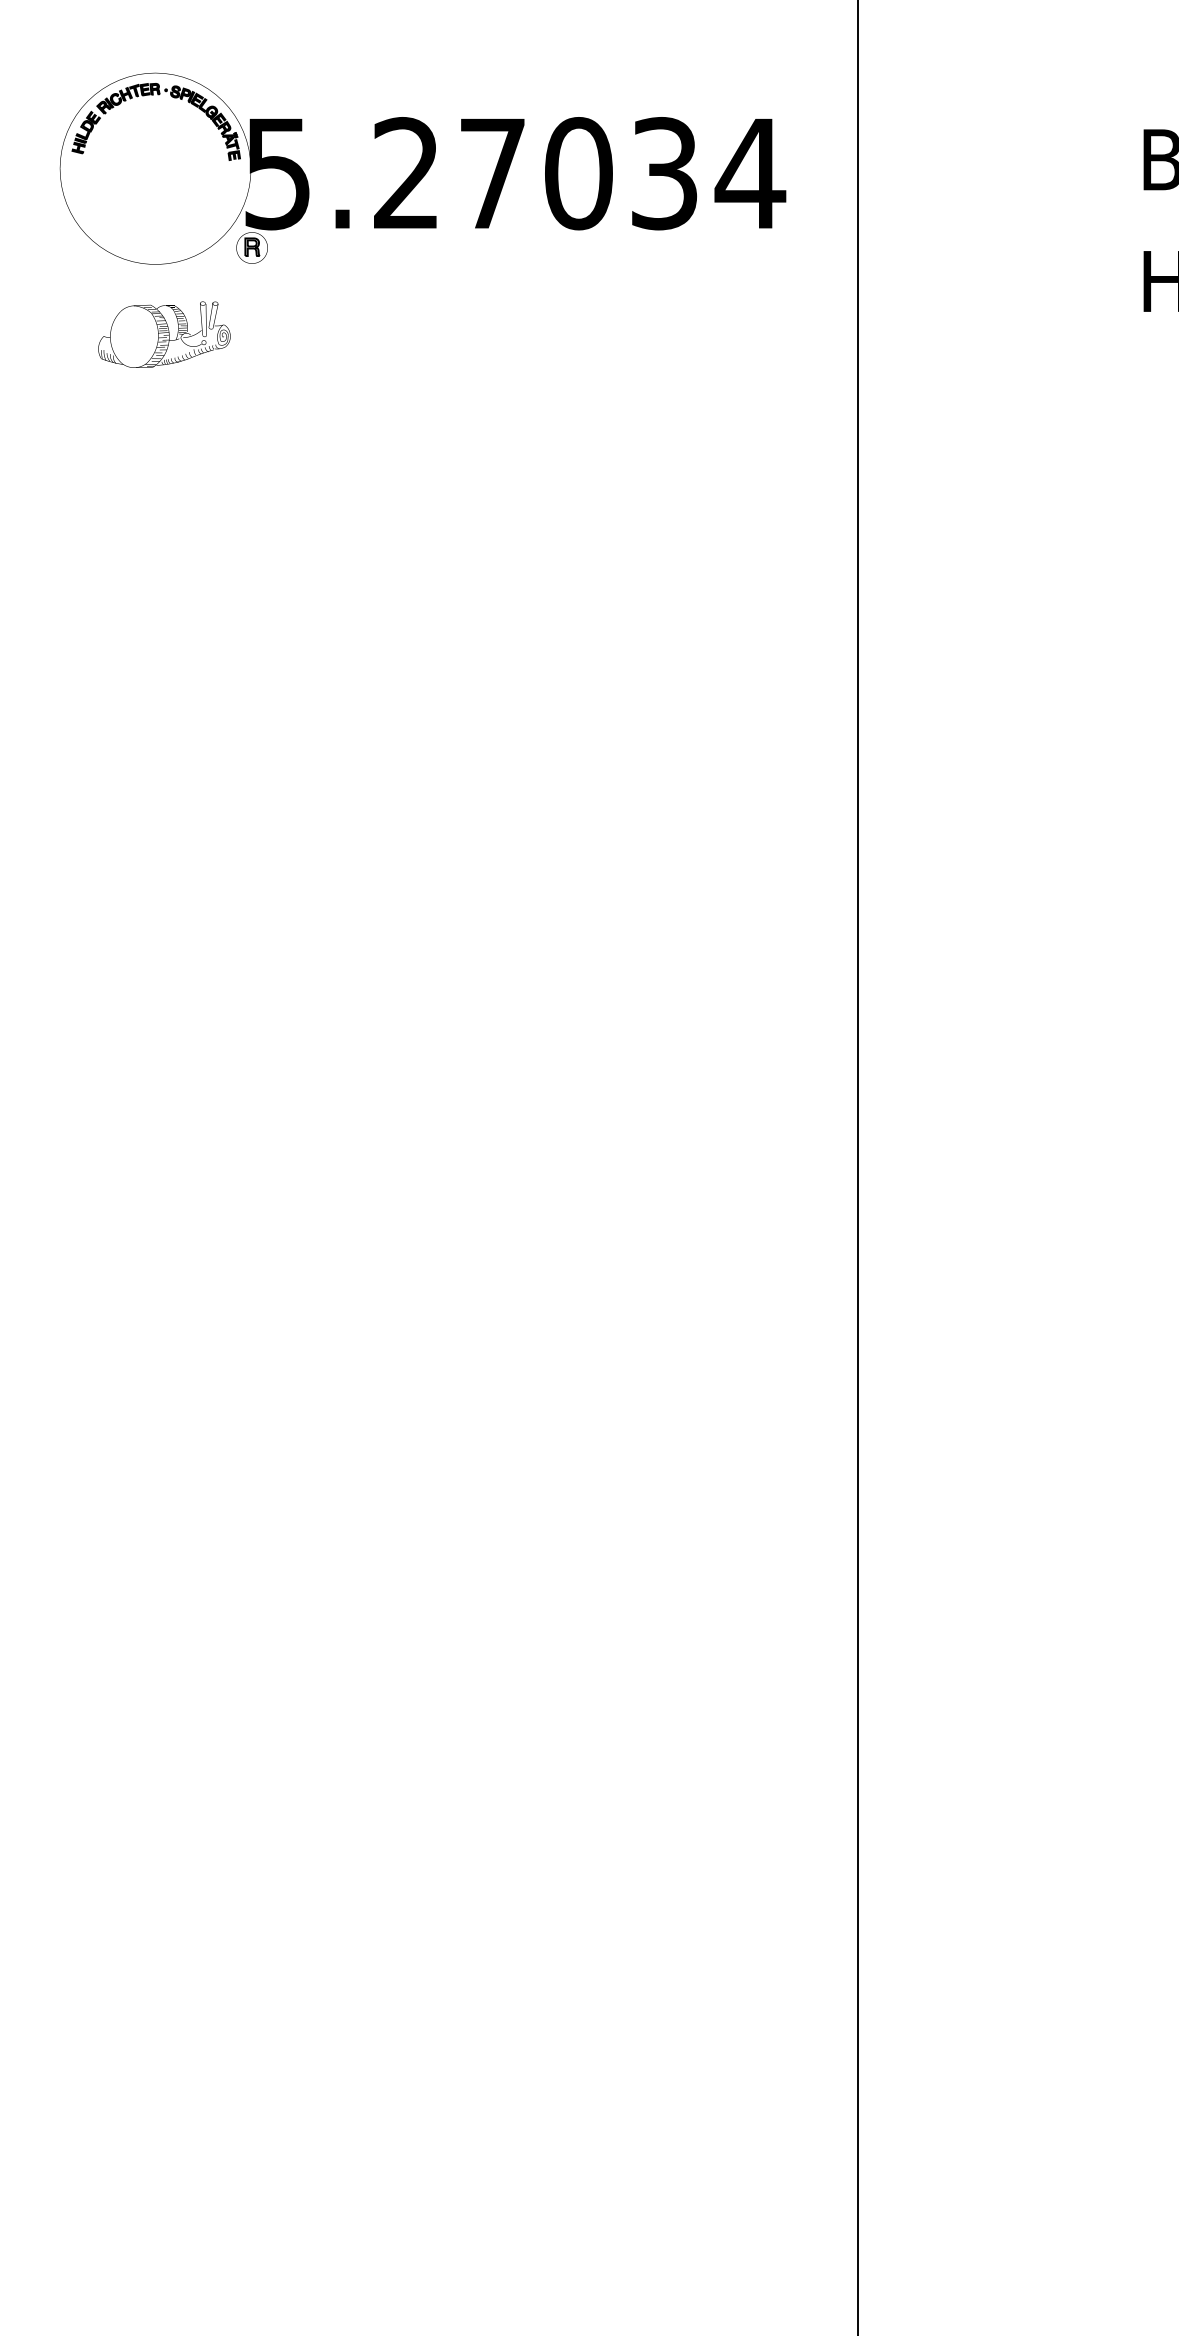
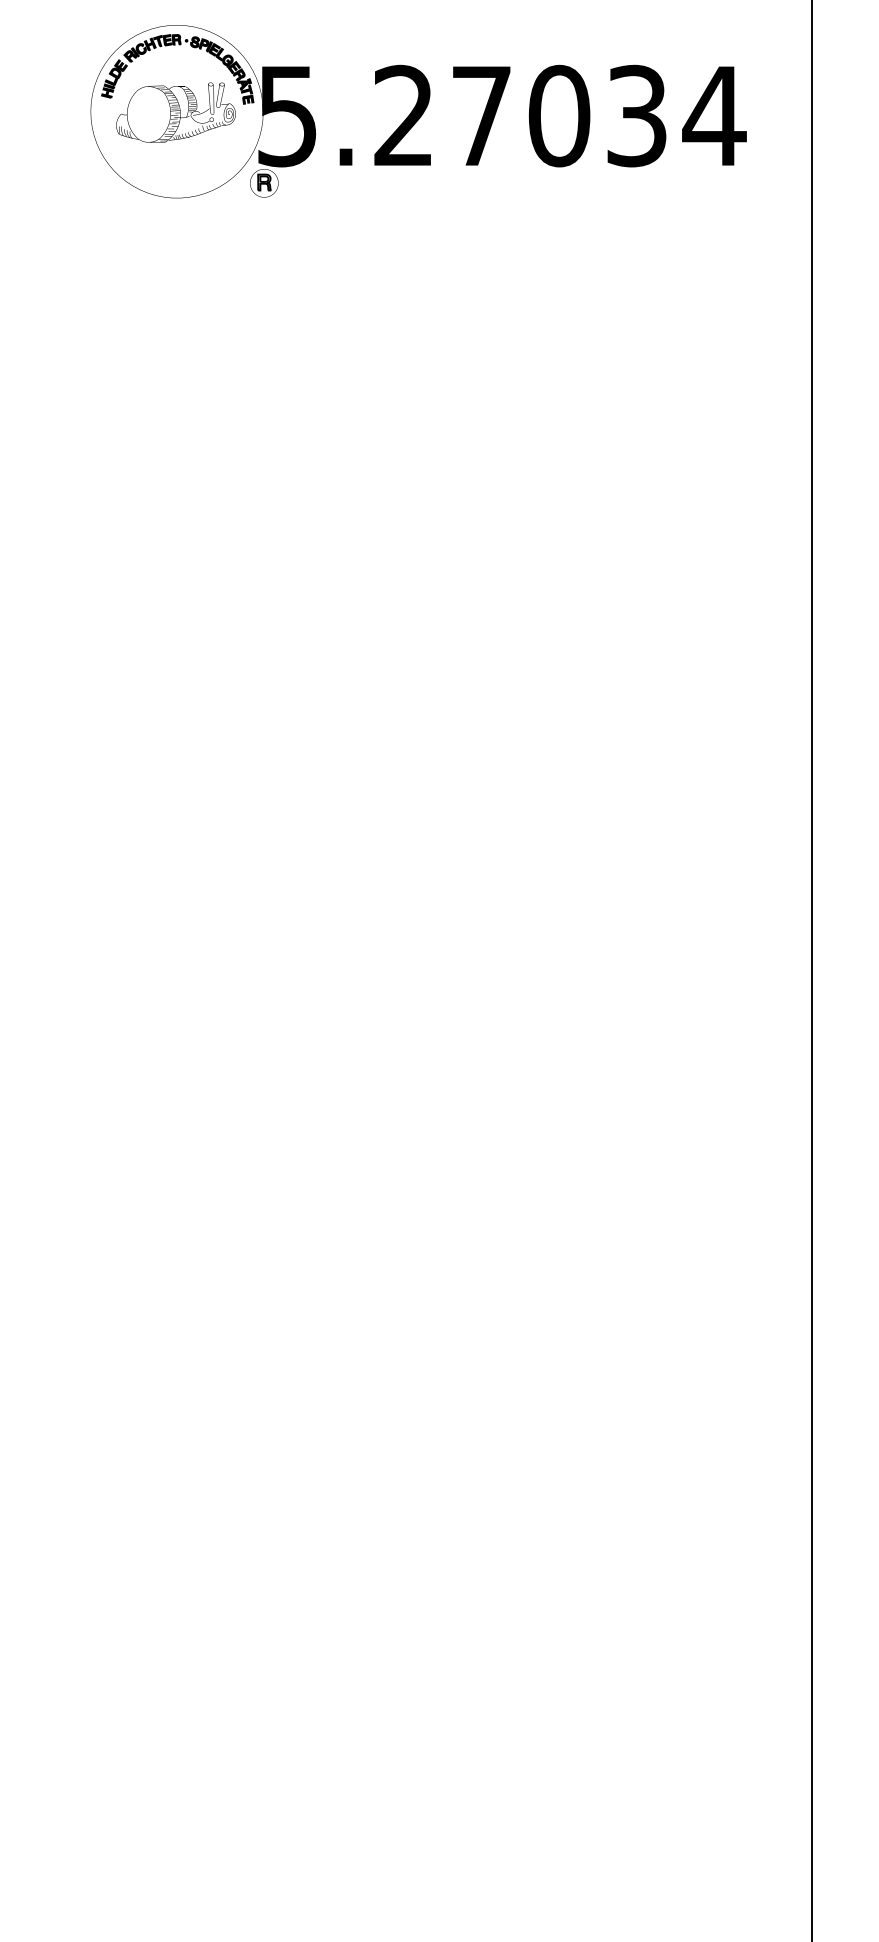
part: (164, 334) -> (176, 112), moved

